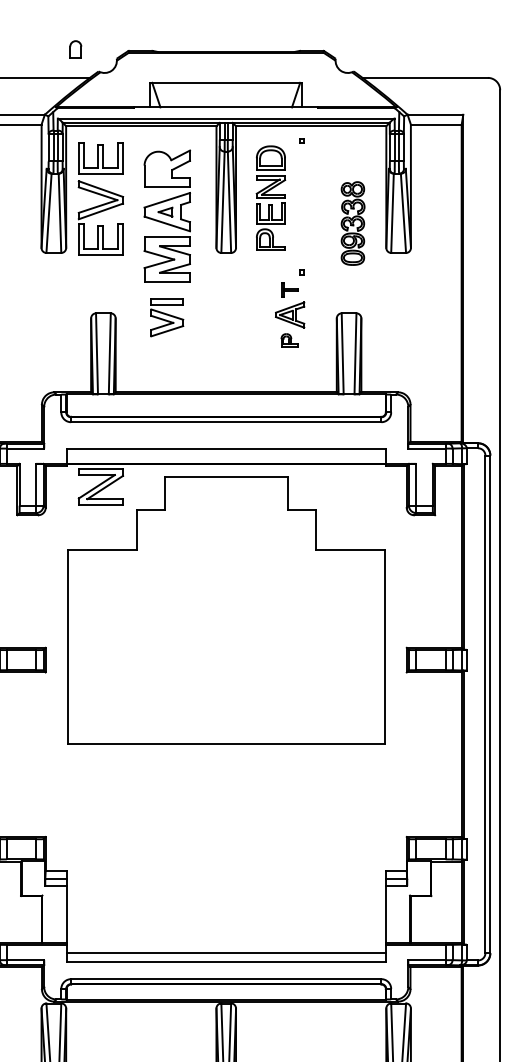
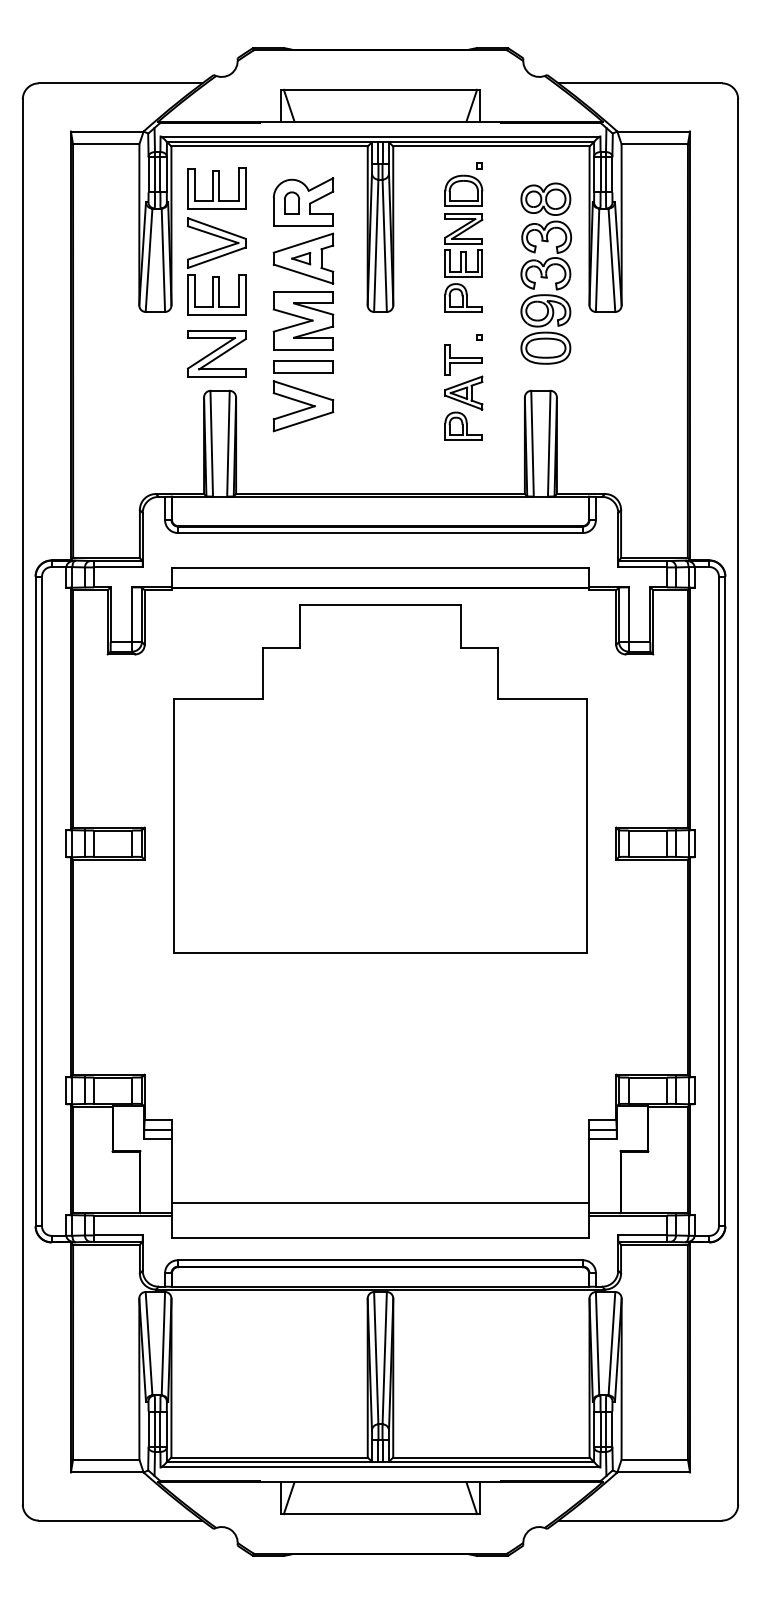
part: (76, 48) -> (292, 202), moved
part: (270, 198) -> (463, 243), moved
part: (352, 223) -> (545, 273), size x1.67
part: (289, 289) -> (463, 359), size x1.67
part: (167, 317) -> (303, 396), size x1.43
part: (289, 339) -> (463, 425), size x1.67
part: (100, 486) -> (216, 353), moved
line: (226, 953) -> (380, 1203), moved

